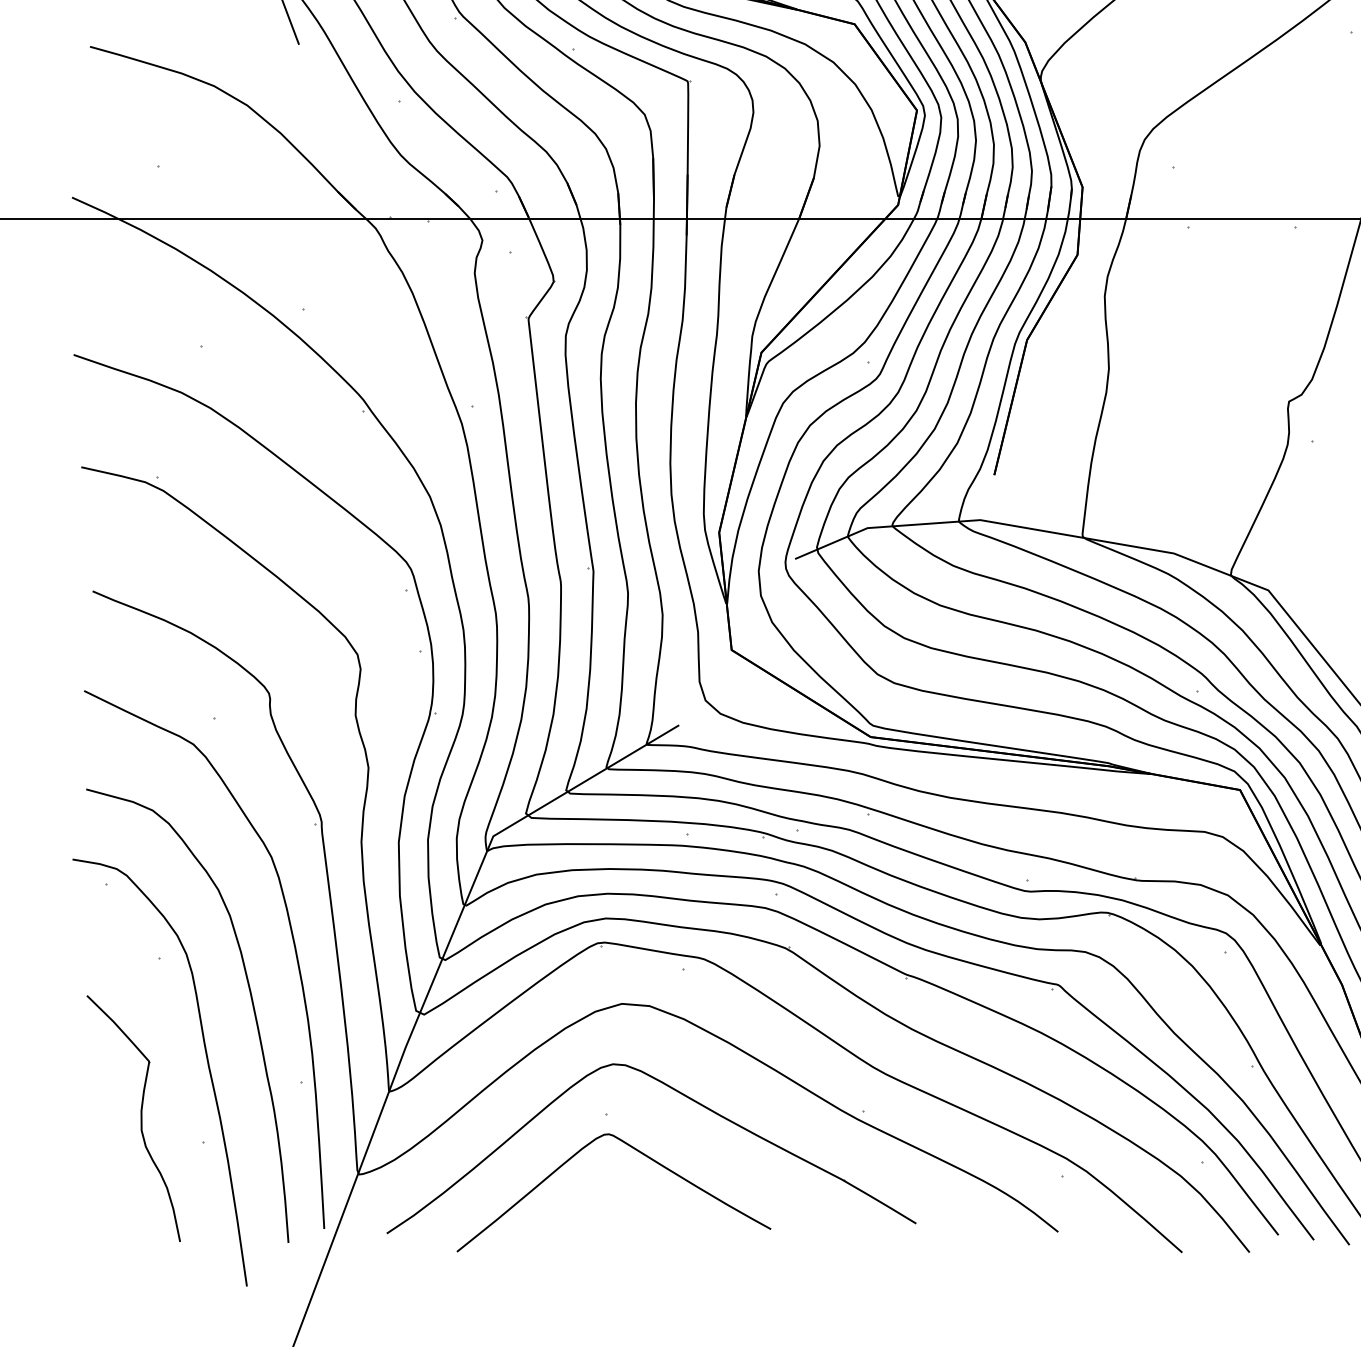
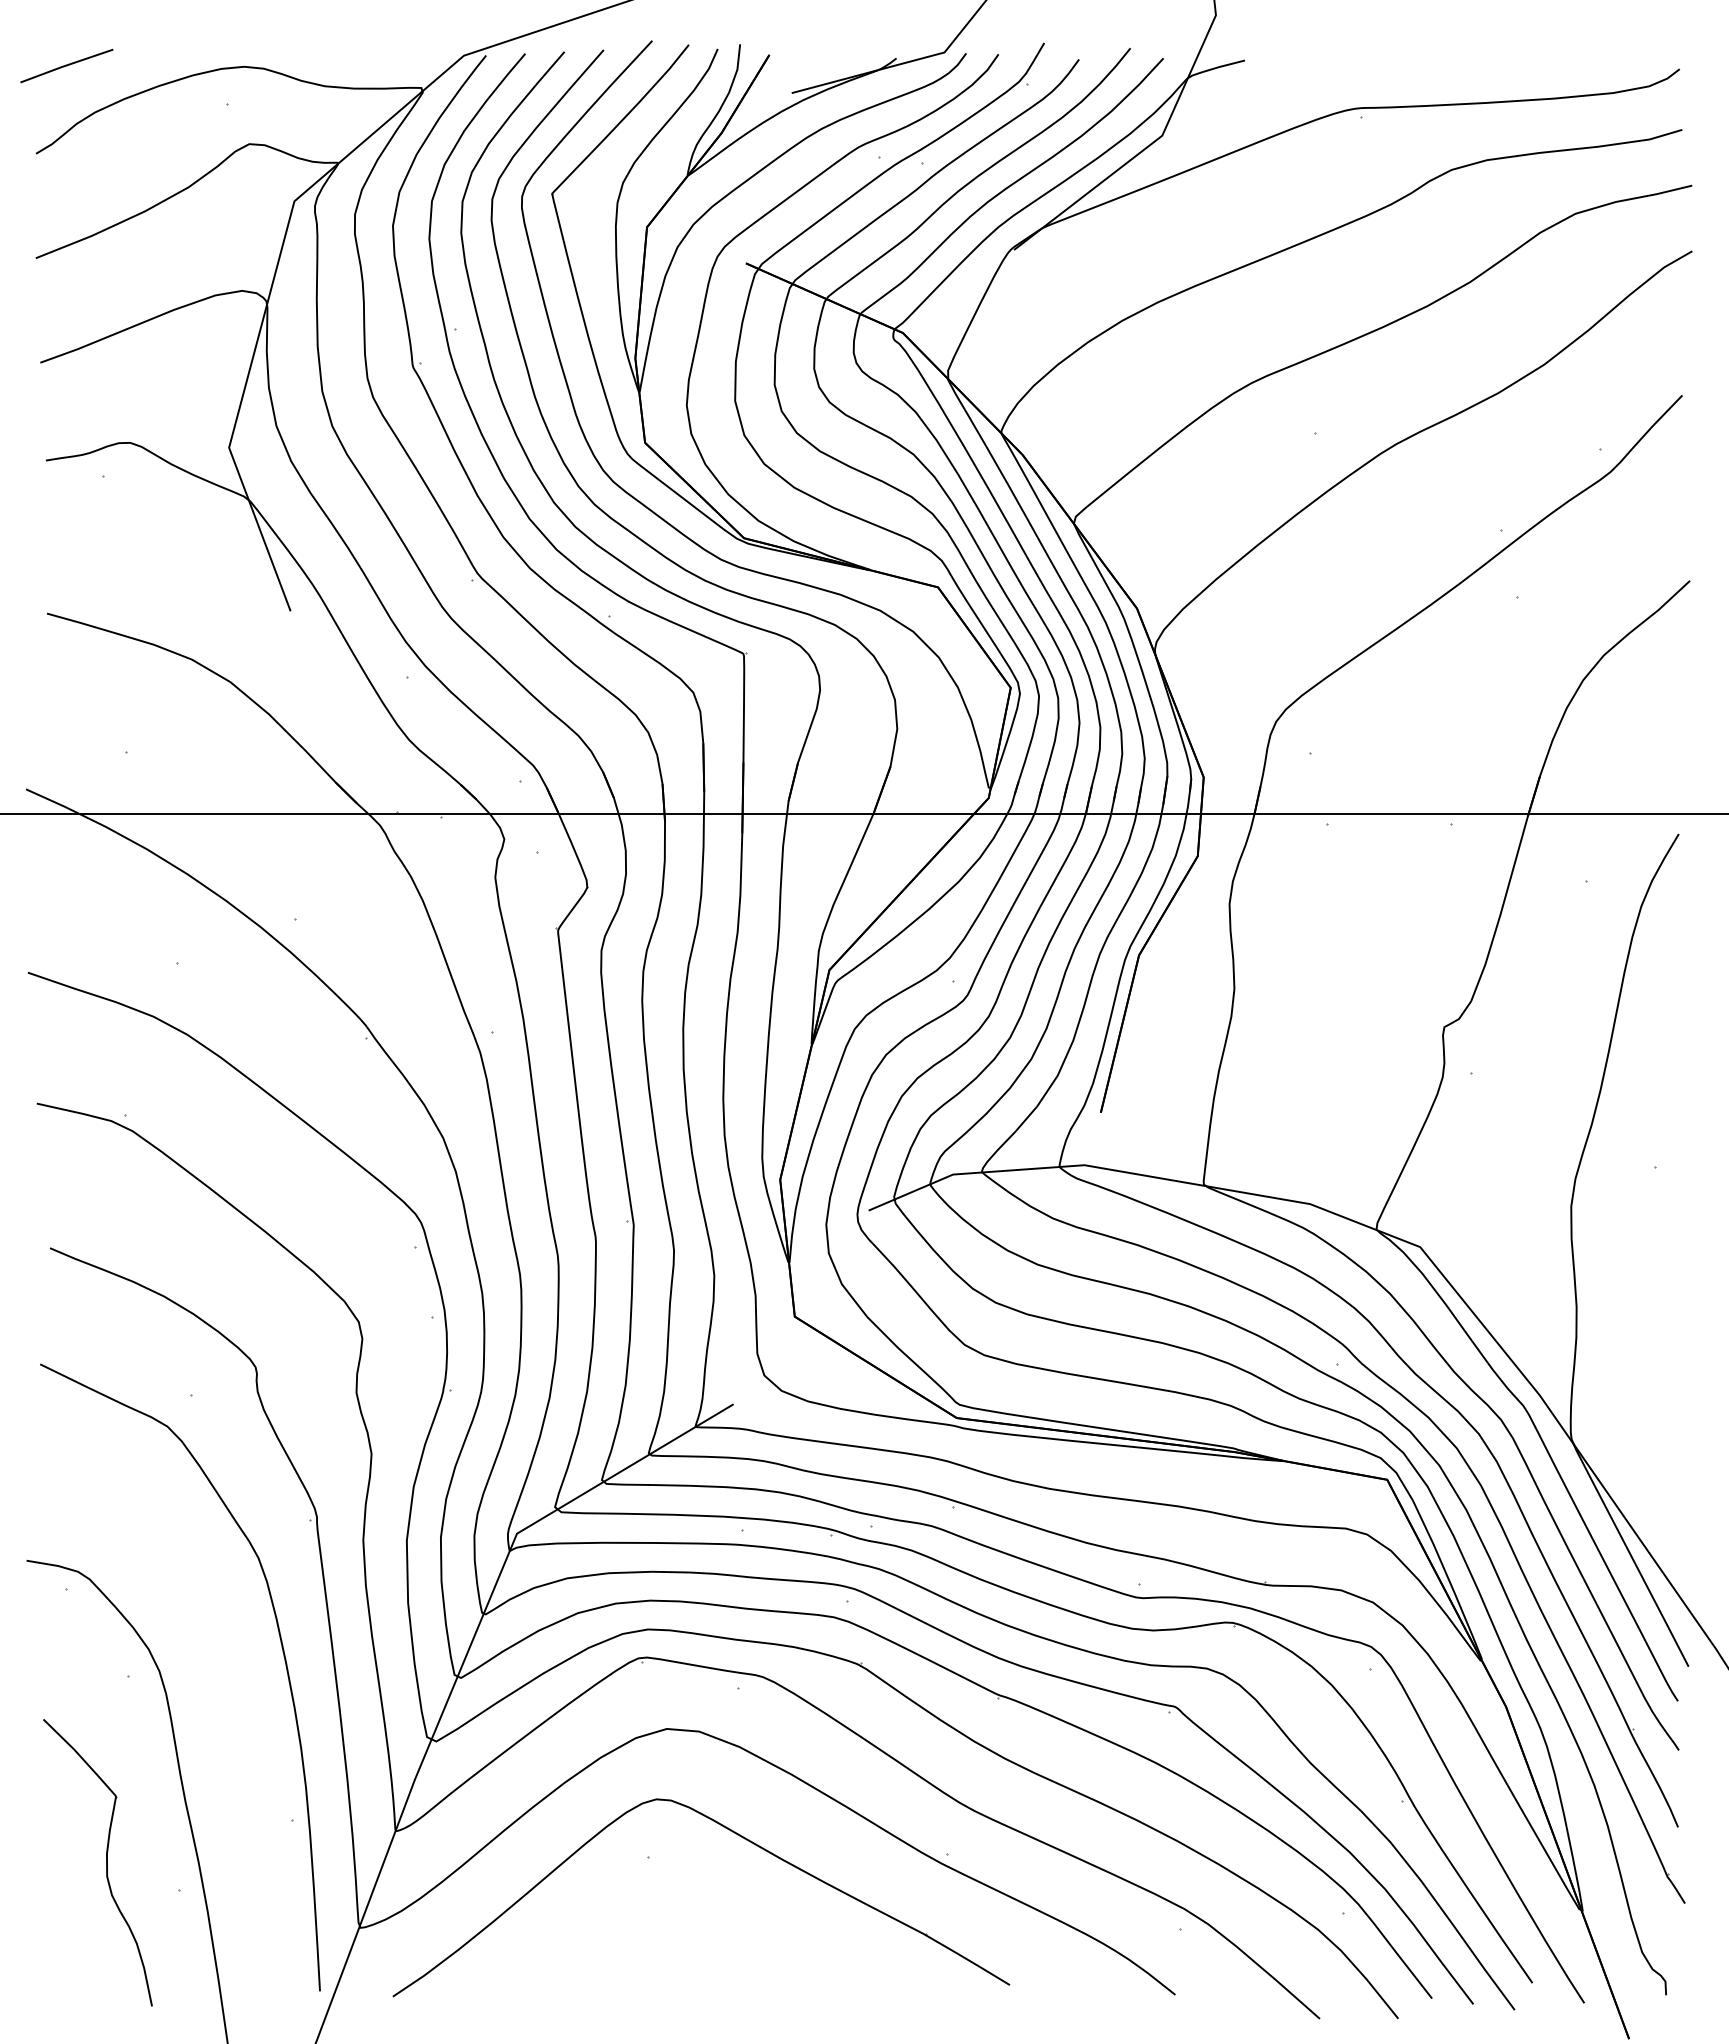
curve: (251, 1003) -> (235, 1728), removed
curve: (637, 1151) -> (685, 1901), removed

